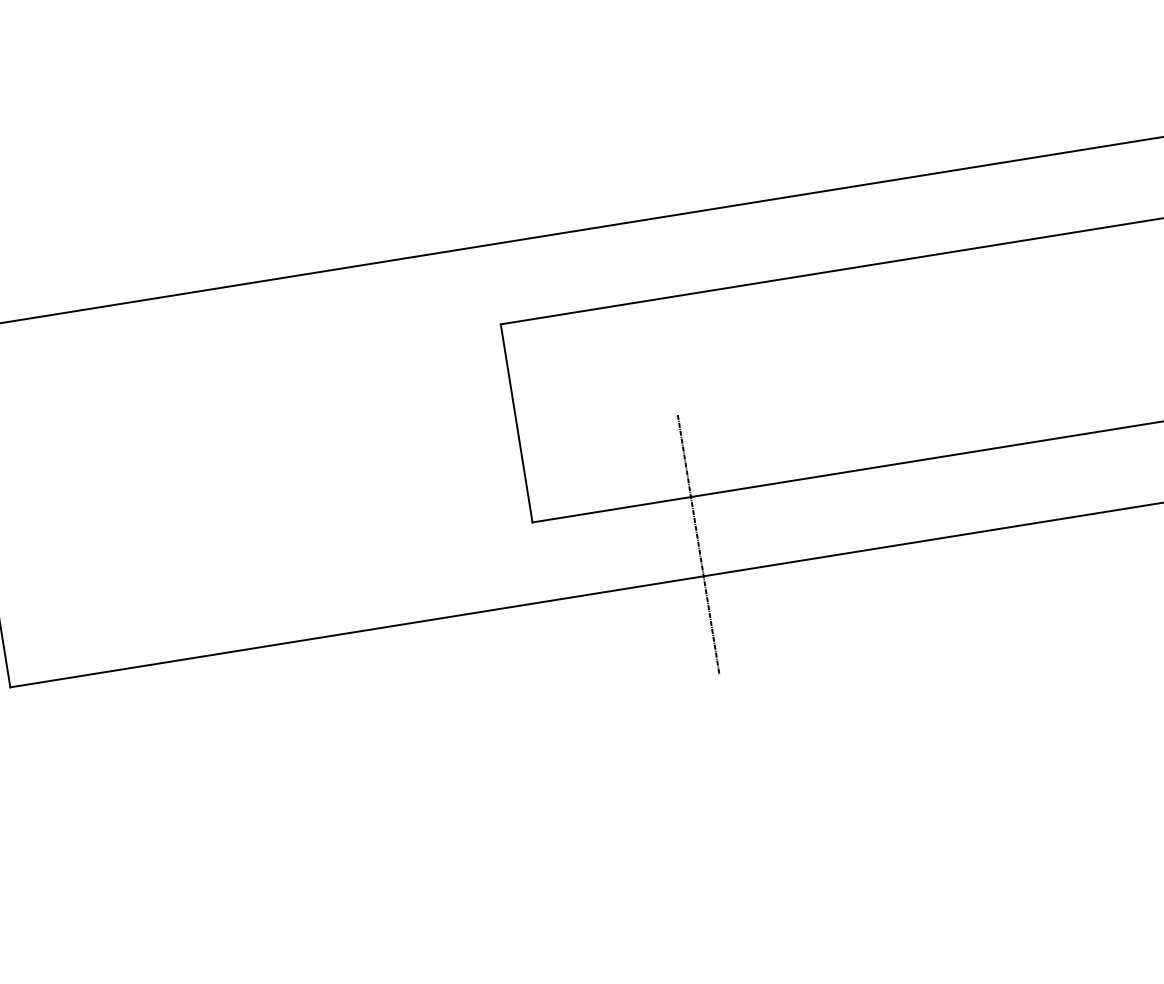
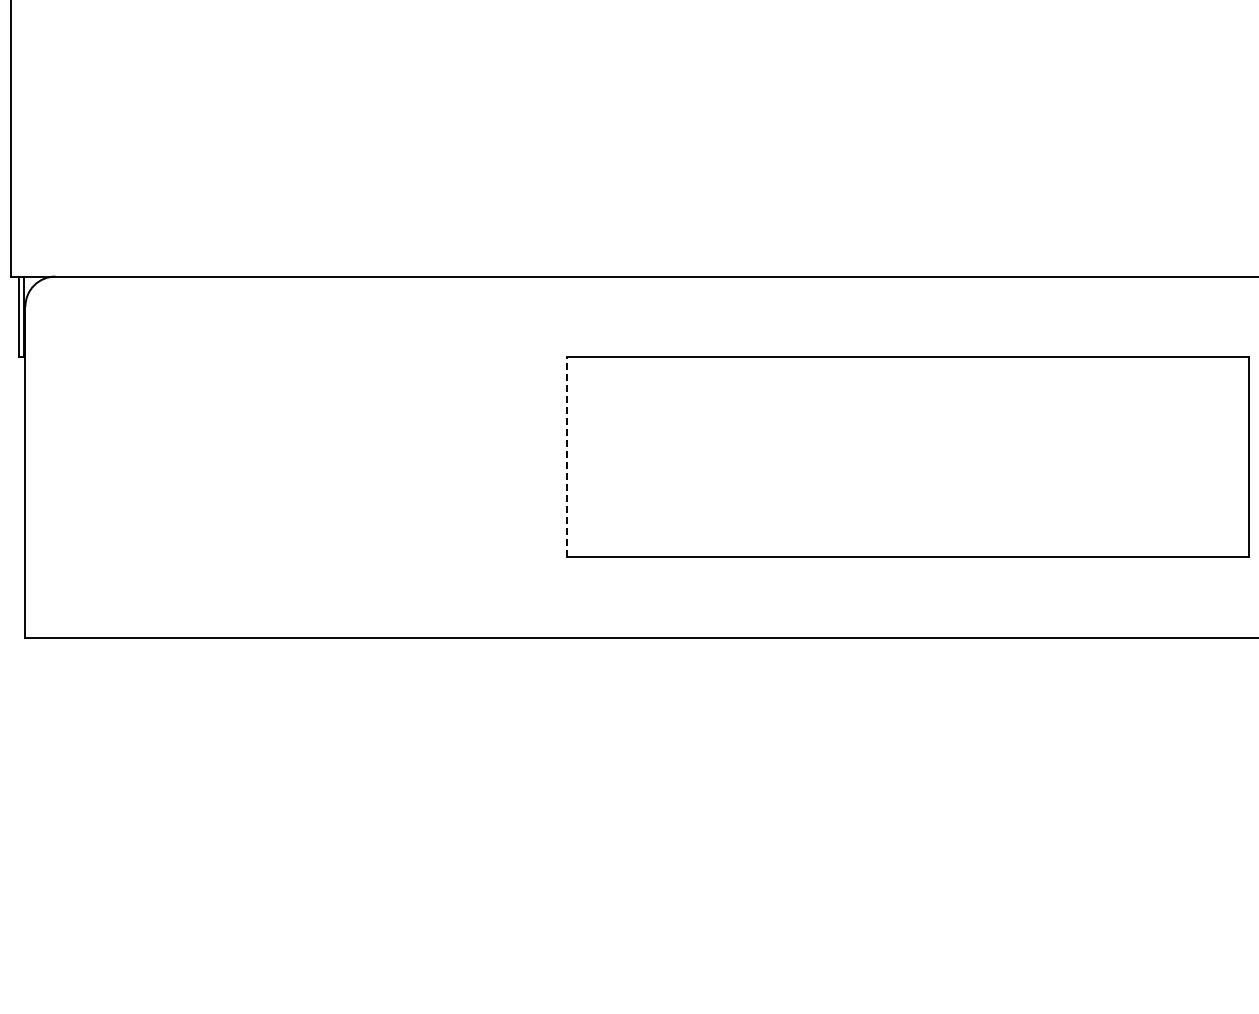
line: (516, 422) -> (567, 456), solid -> dashed
line: (698, 544) -> (727, 605), removed

